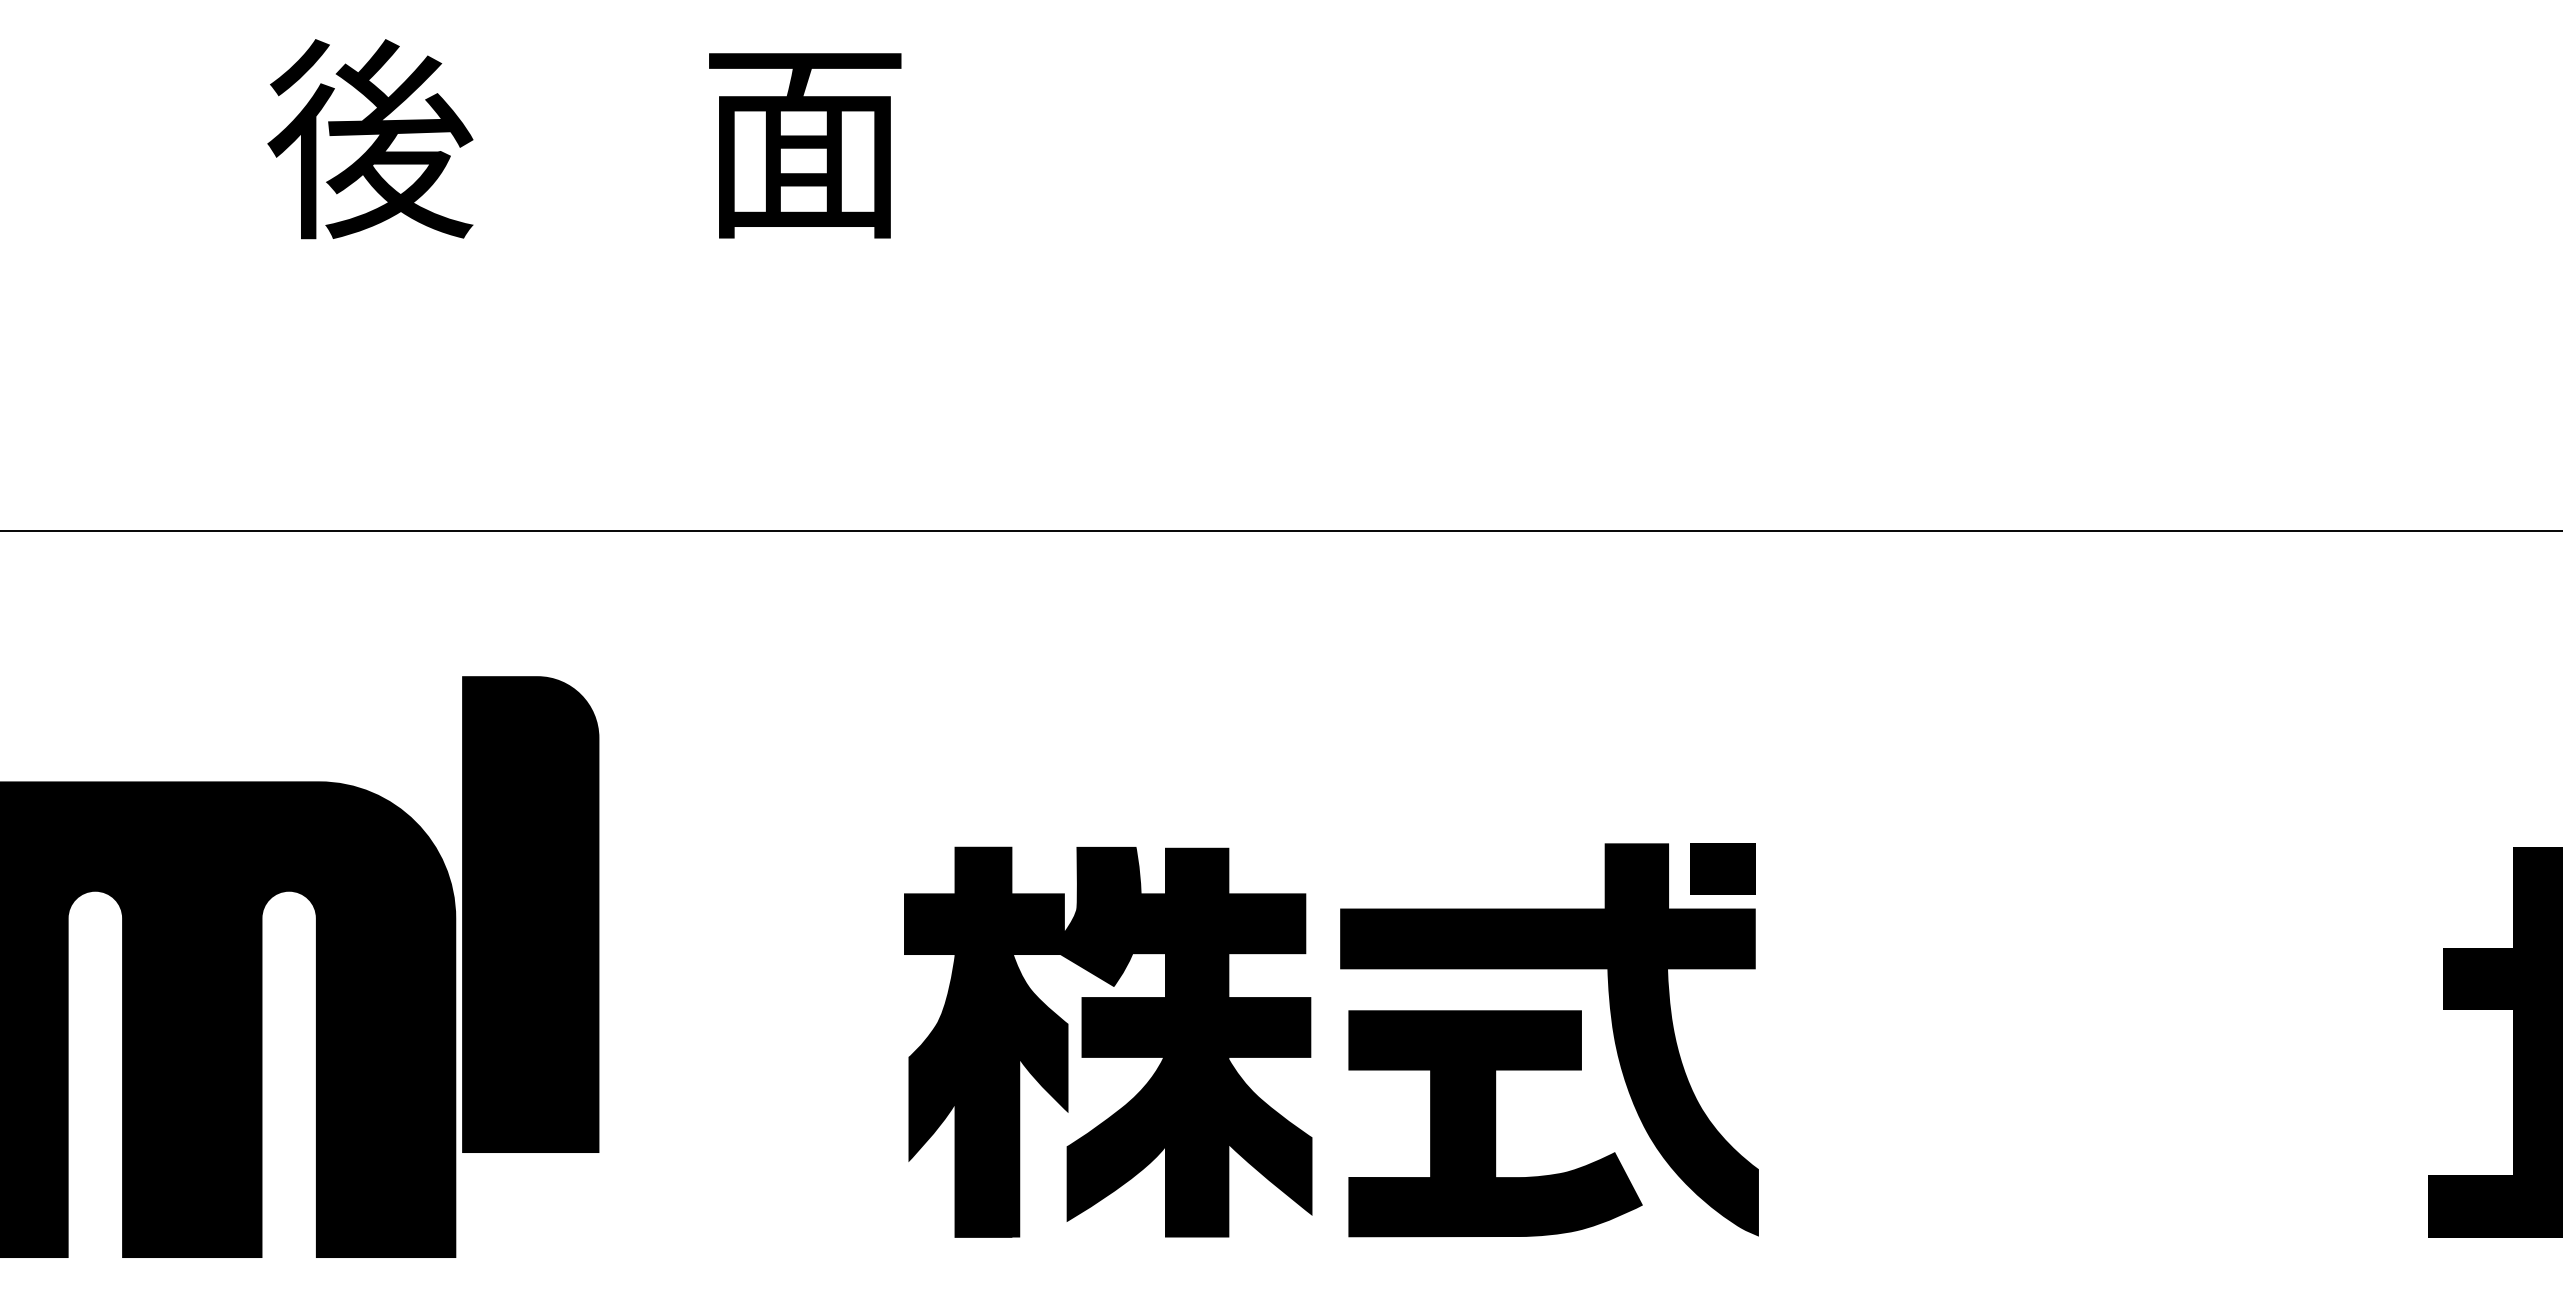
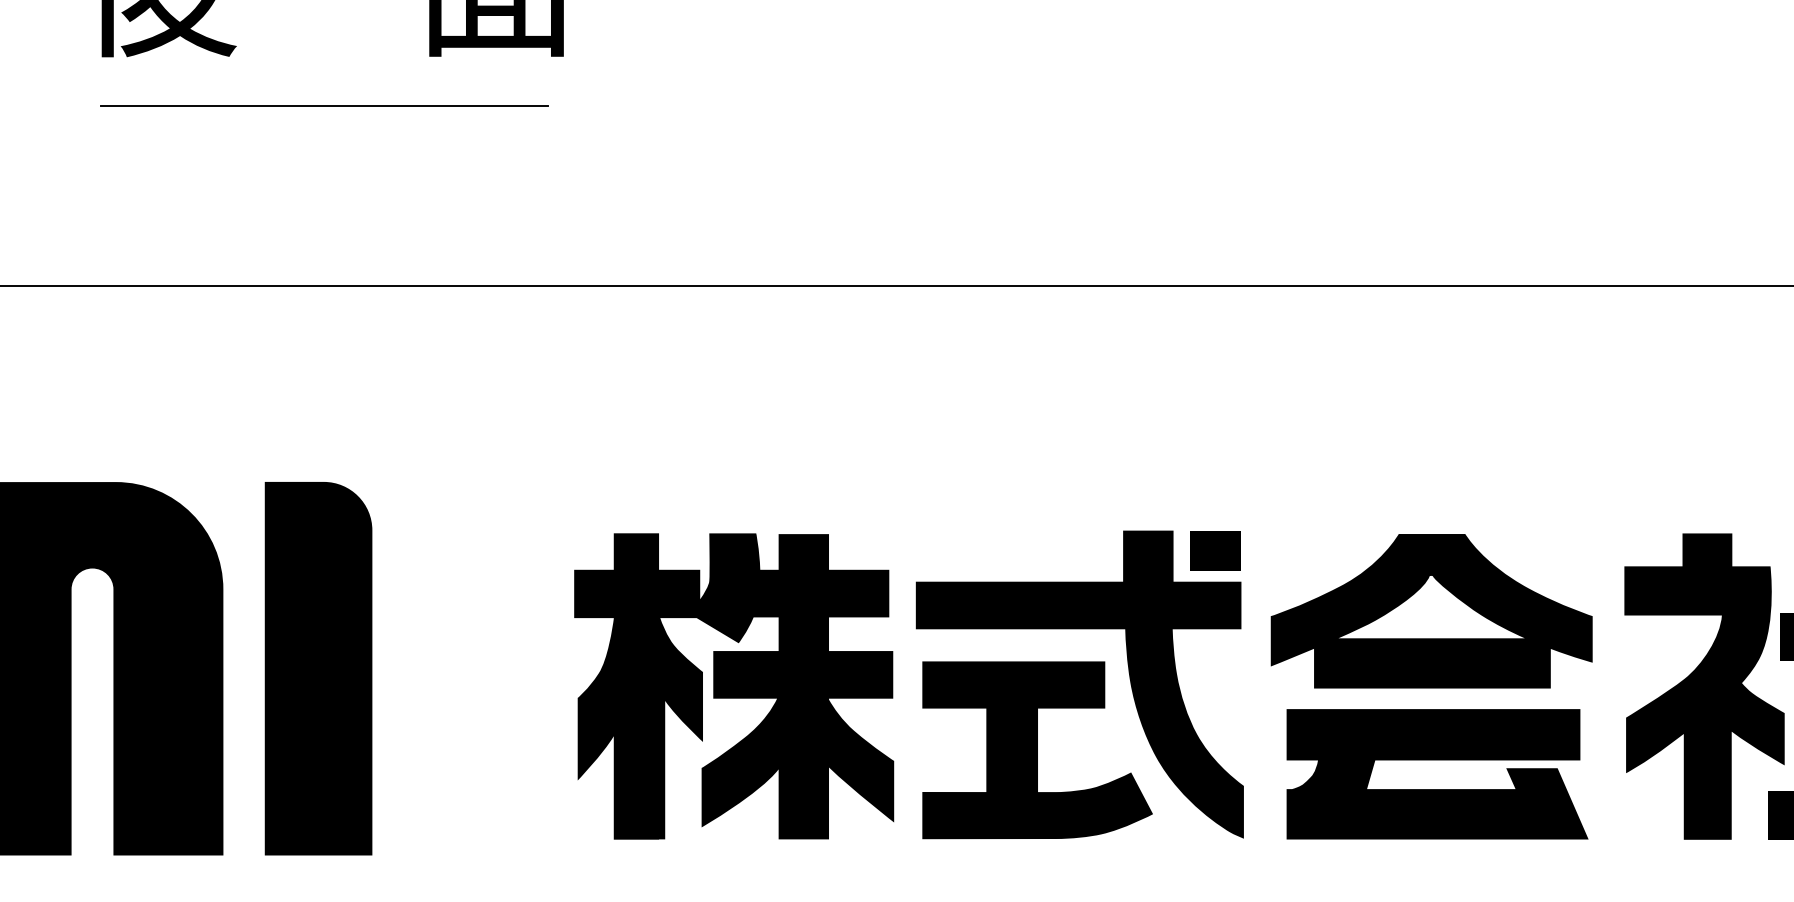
line: (585, 301) -> (324, 106), added
part: (530, 914) -> (318, 668), moved
part: (1998, 945) -> (1431, 610), added
part: (2346, 1042) -> (1704, 686), added
fill: (2005, 1154) -> (1437, 774), added

